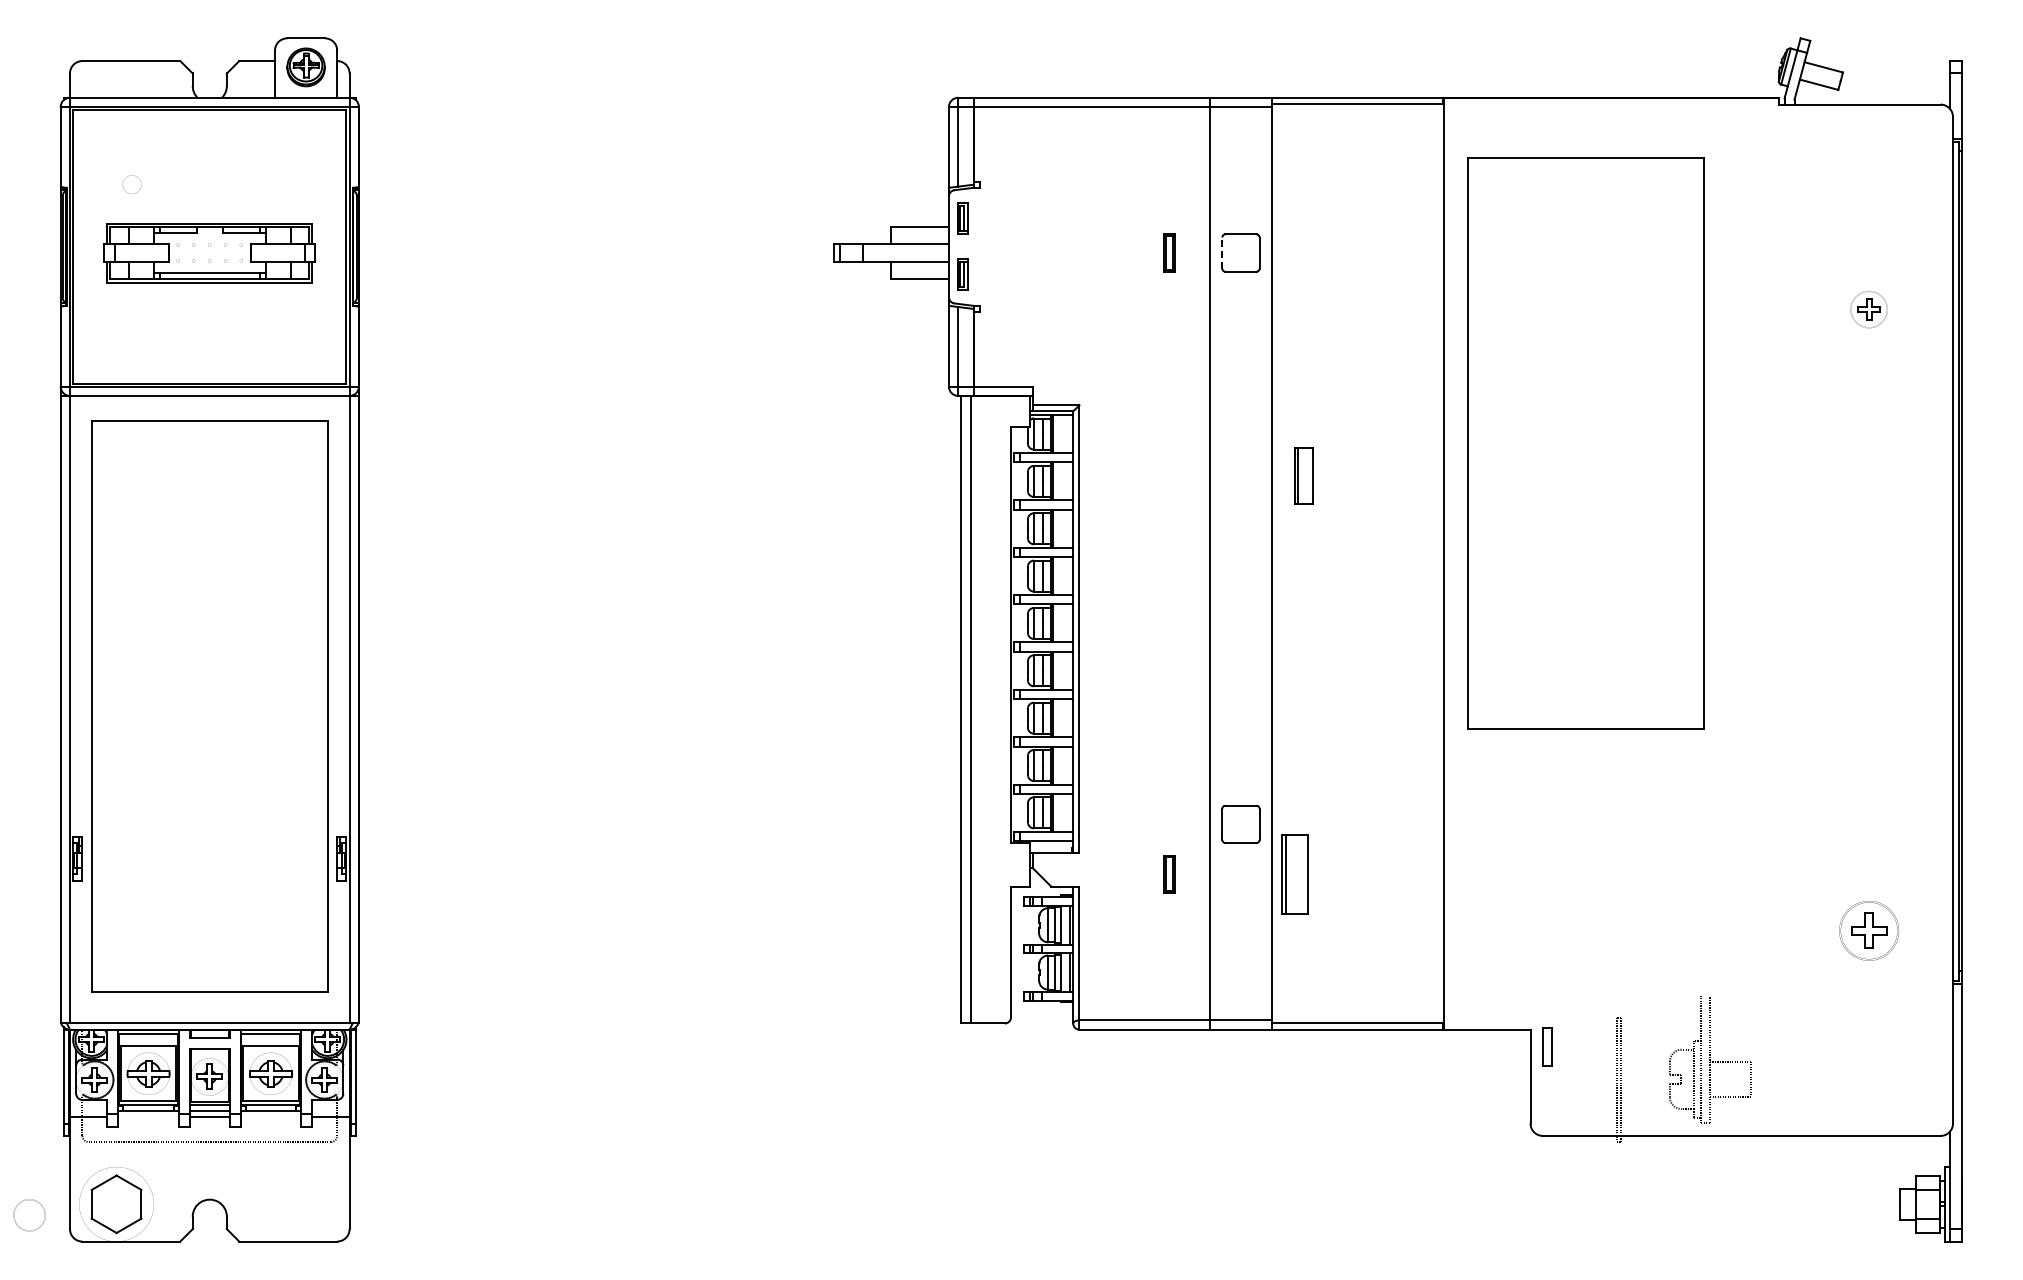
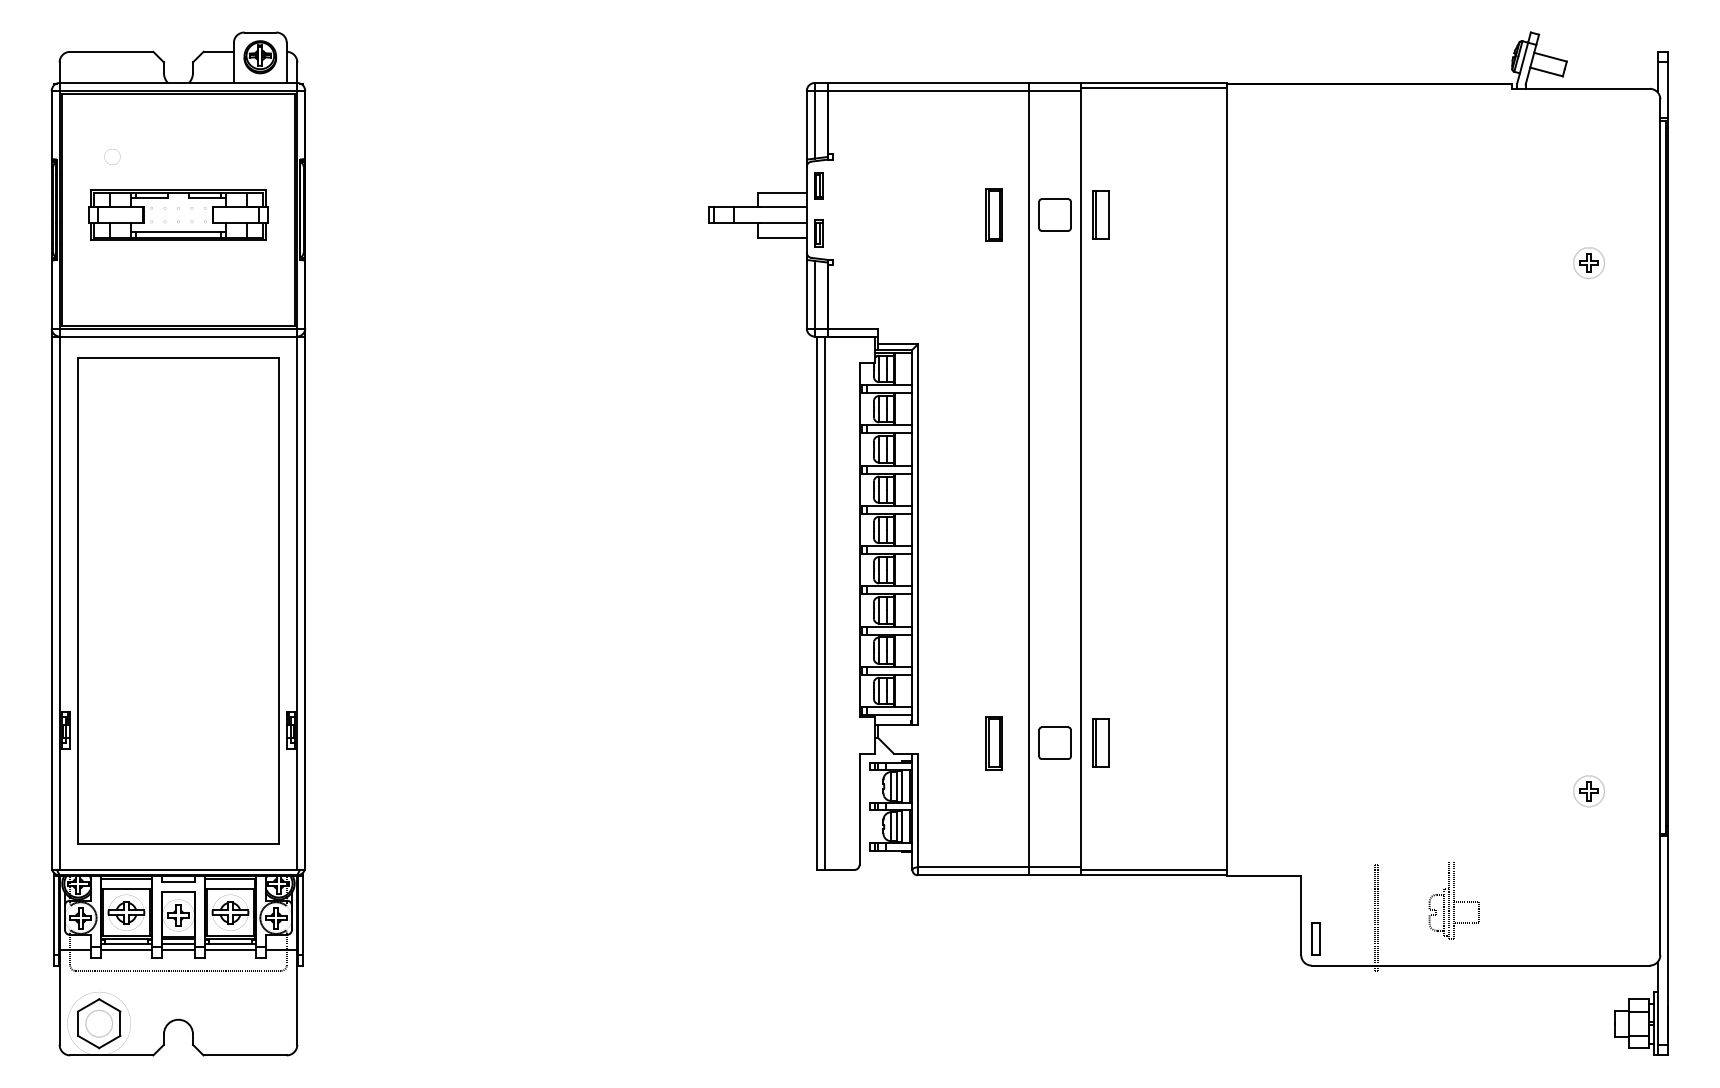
part: (1169, 252) -> (994, 214), size x1.67
line: (1222, 253) -> (1039, 215), dashed -> solid
part: (1585, 443) -> (1347, 376), removed
part: (1303, 475) -> (1100, 214), moved
part: (1240, 824) -> (1054, 743), moved
part: (1169, 873) -> (994, 742), size x1.67
part: (1294, 873) -> (1100, 742), size x0.71
part: (1868, 930) -> (1588, 790), size x0.62
part: (1547, 1046) -> (1315, 938), moved
part: (1710, 1059) -> (1454, 900), size x0.71
line: (148, 1117) -> (126, 949), added
line: (270, 1117) -> (230, 949), added
part: (29, 1215) -> (99, 1023), moved

